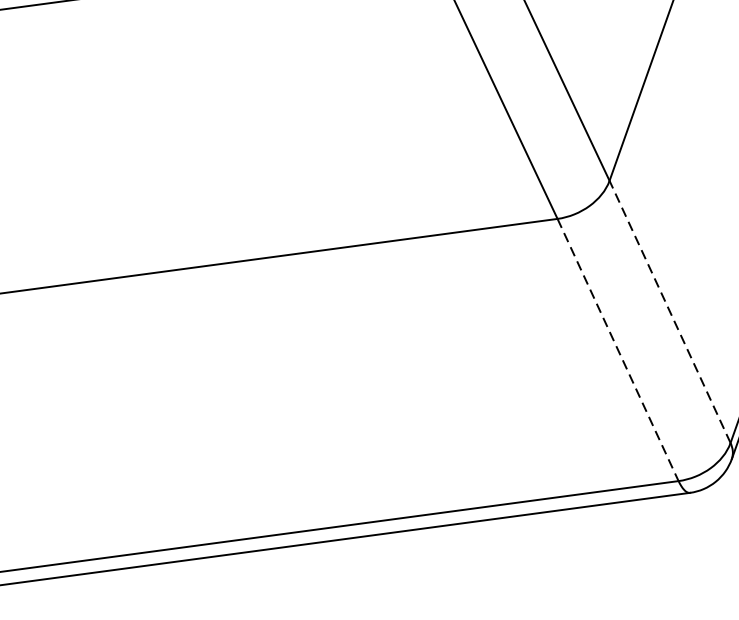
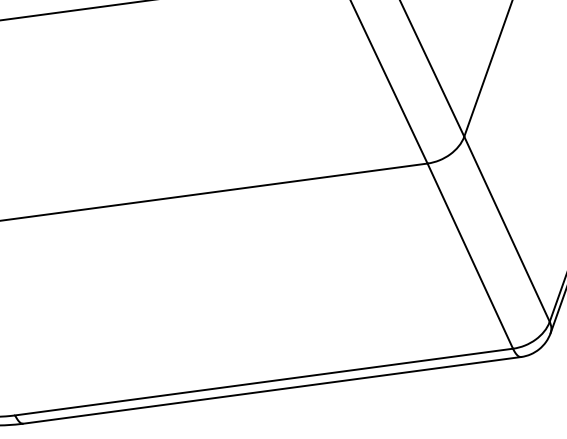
line: (670, 312) -> (507, 229), dashed -> solid
line: (618, 350) -> (470, 256), dashed -> solid

